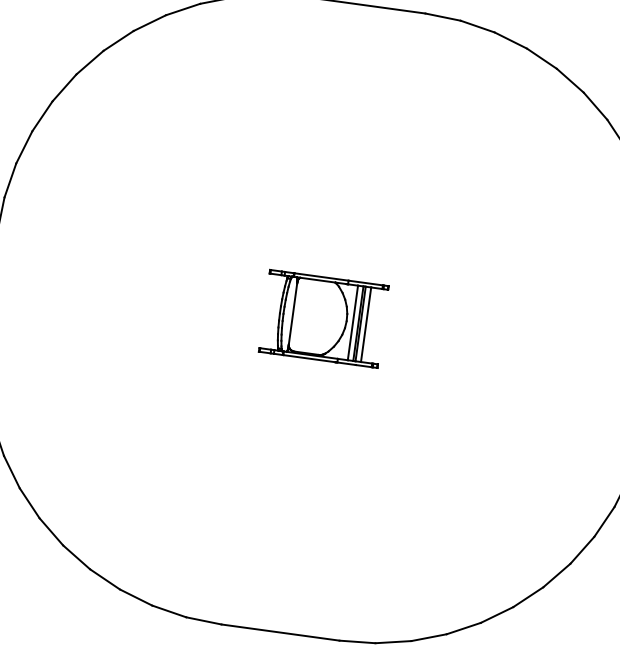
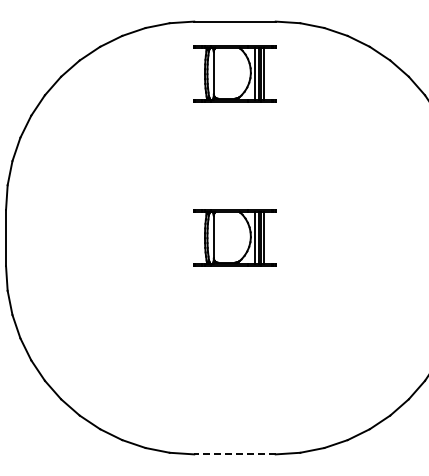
part: (355, 80) -> (234, 73), added
line: (281, 632) -> (235, 454), solid -> dashed

